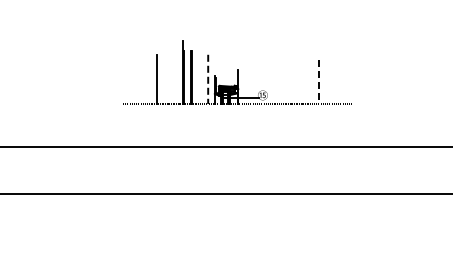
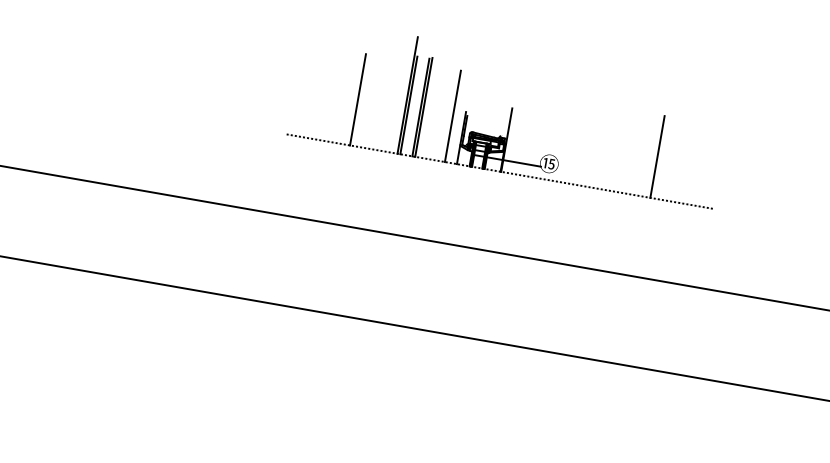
line: (208, 79) -> (453, 116), dashed -> solid
line: (318, 82) -> (656, 157), dashed -> solid

